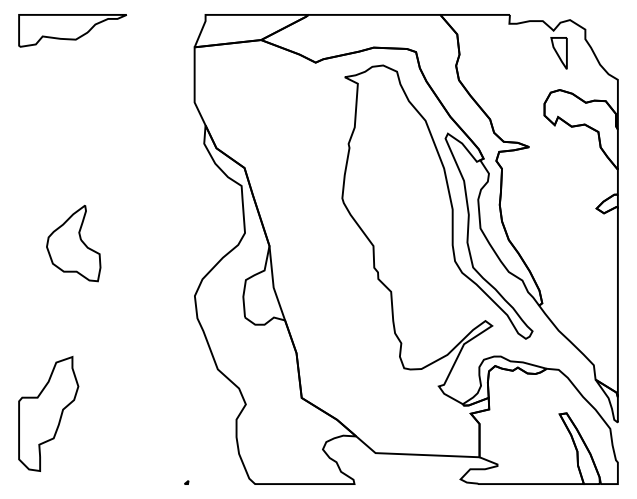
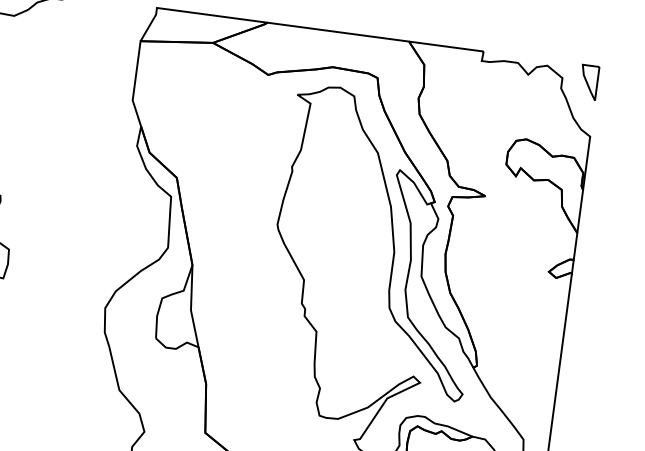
part: (558, 53) -> (588, 82), moved

